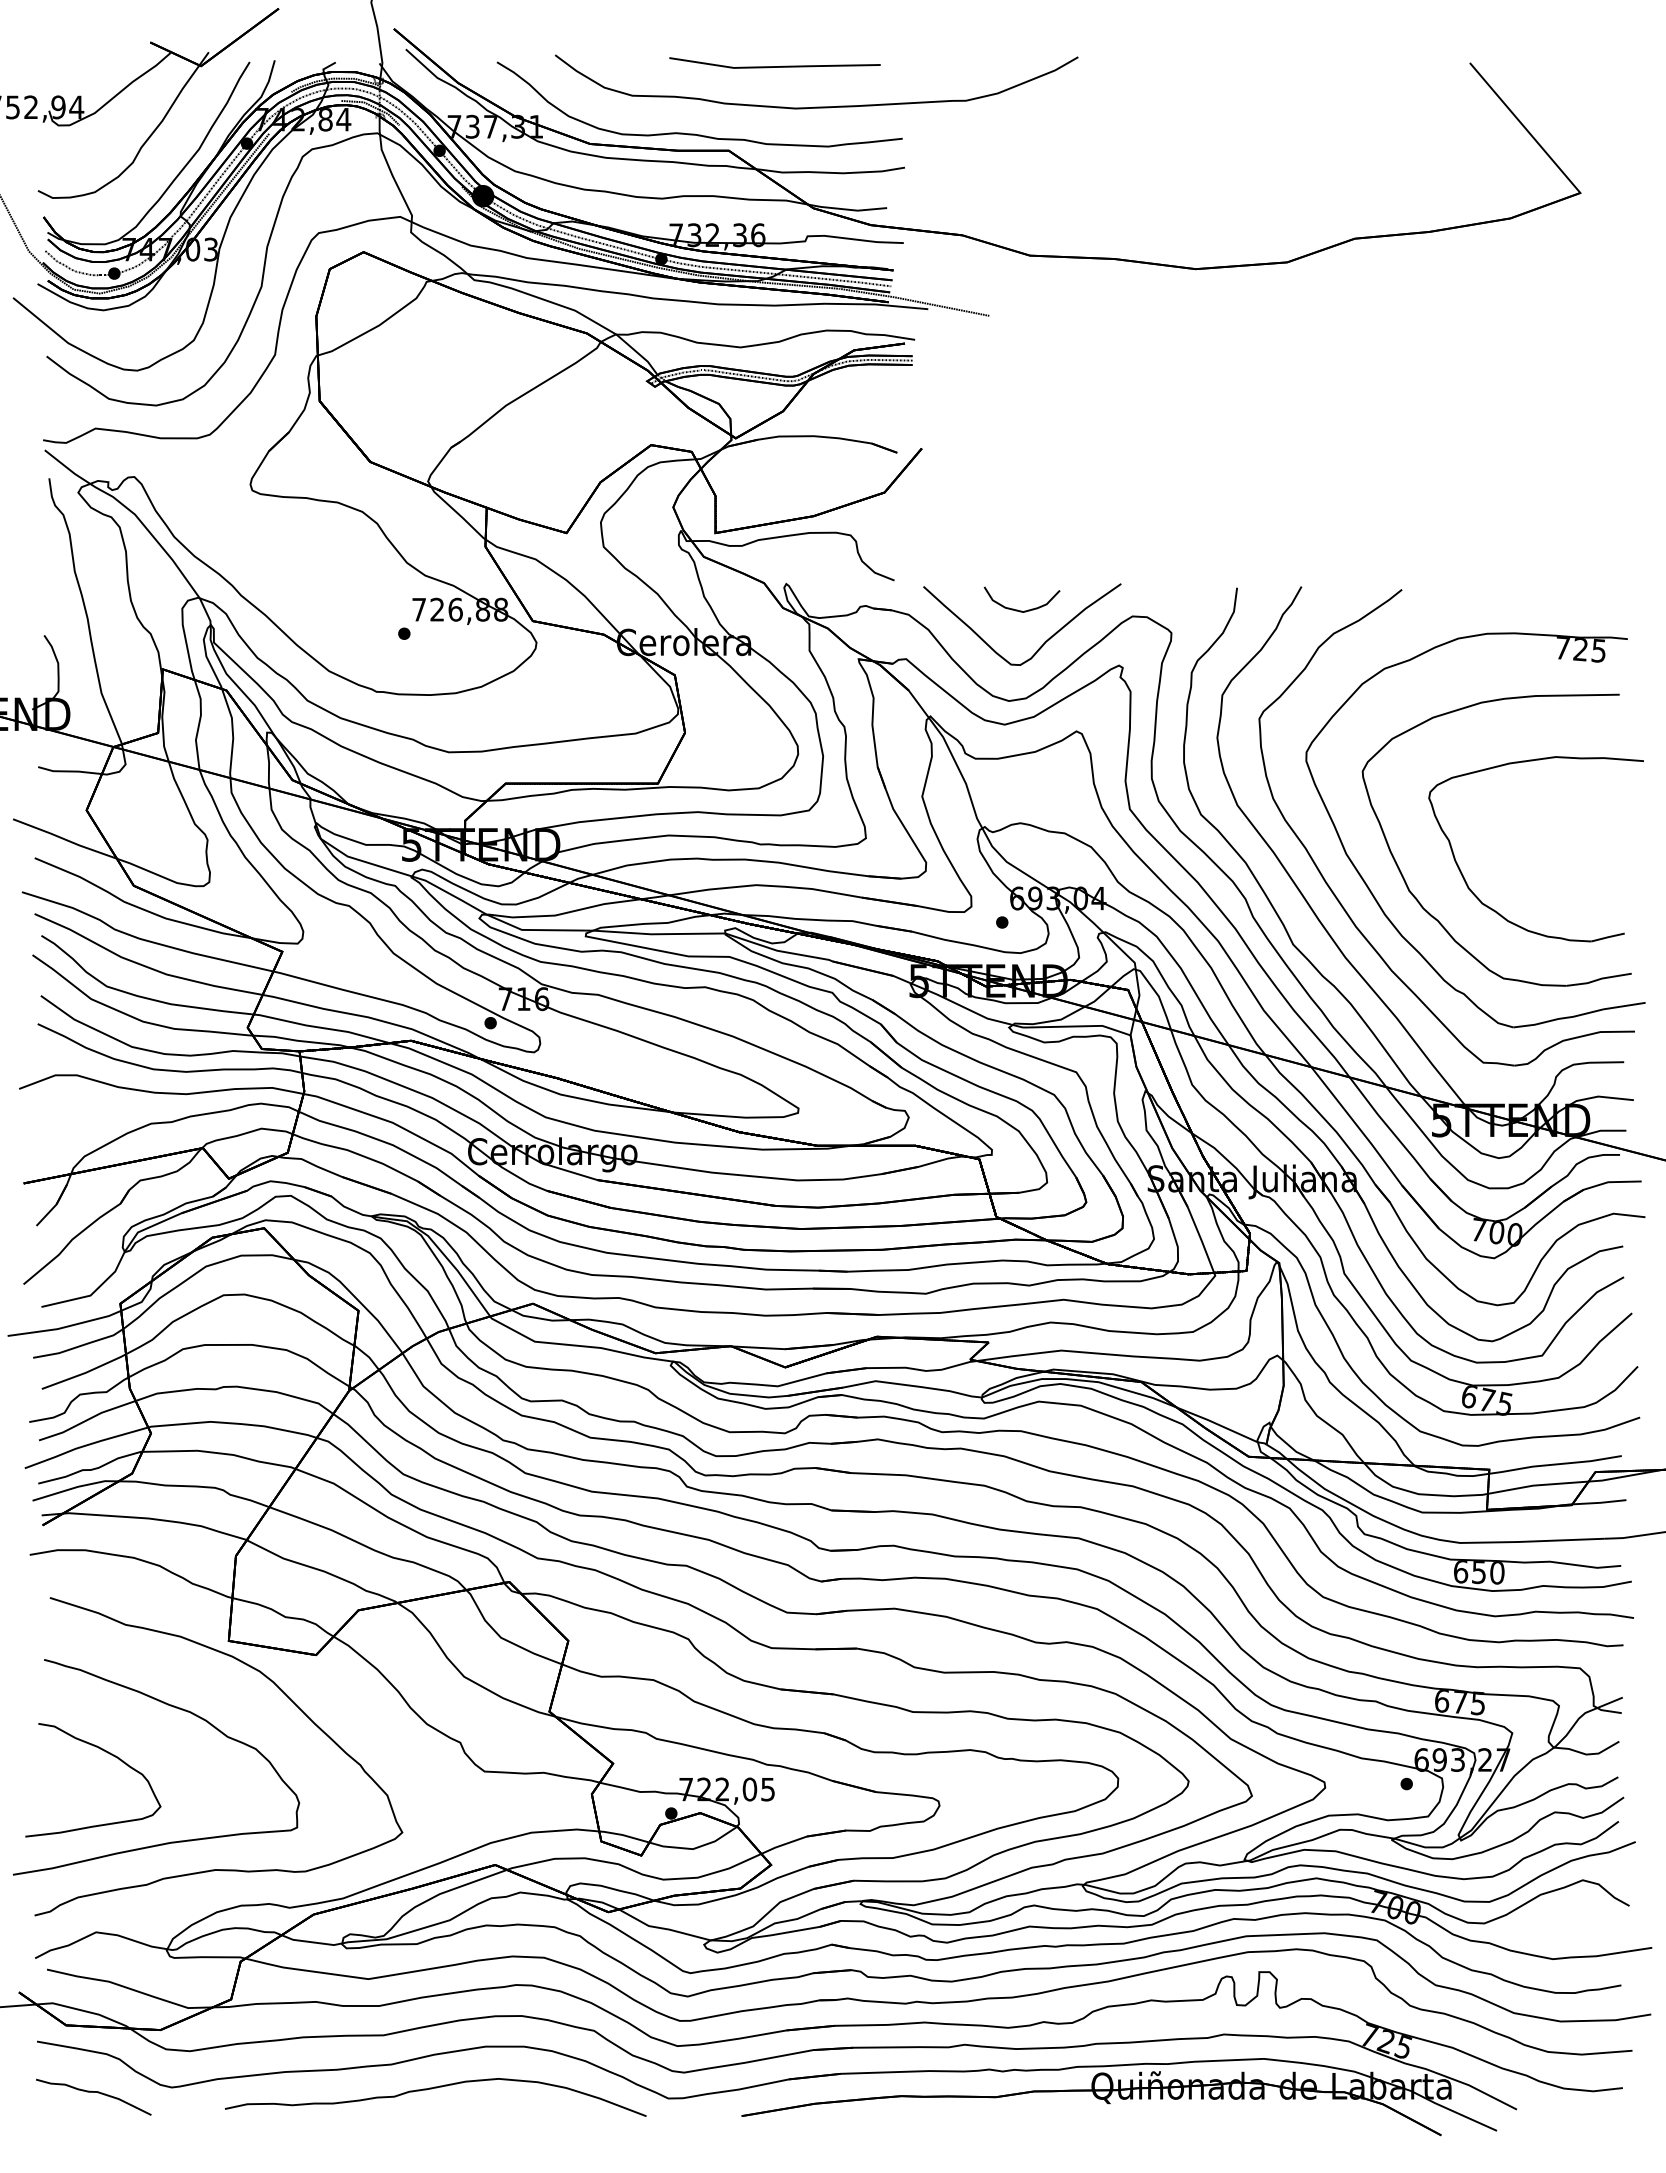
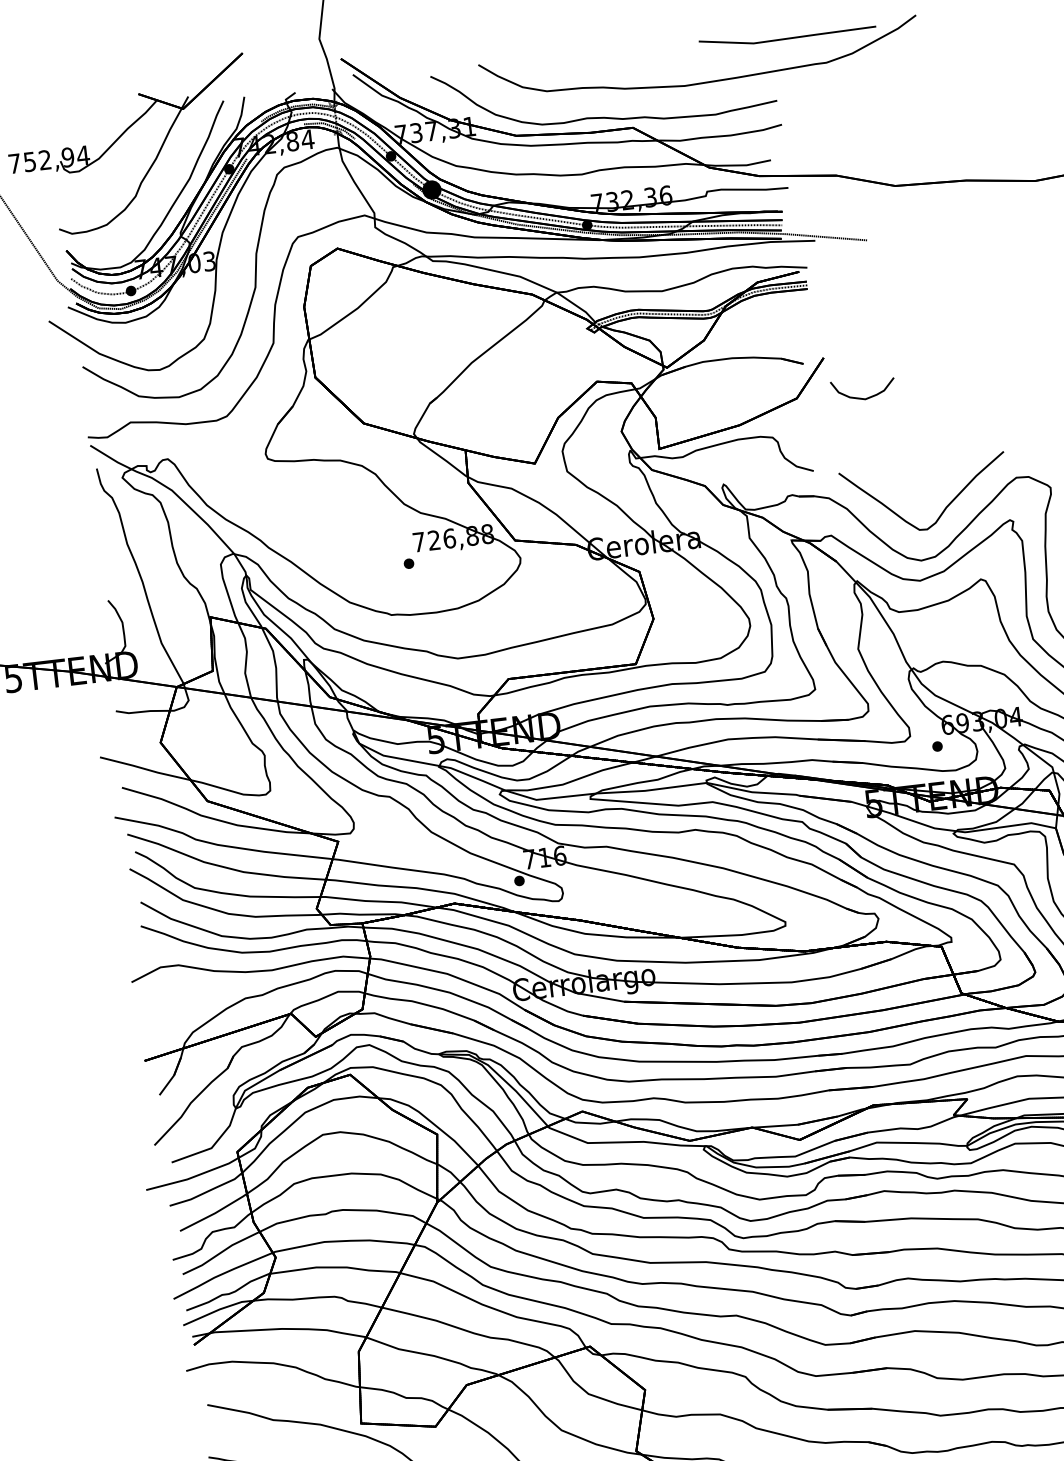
line: (774, 66) -> (787, 38), moved
curve: (1017, 609) -> (860, 397), moved

